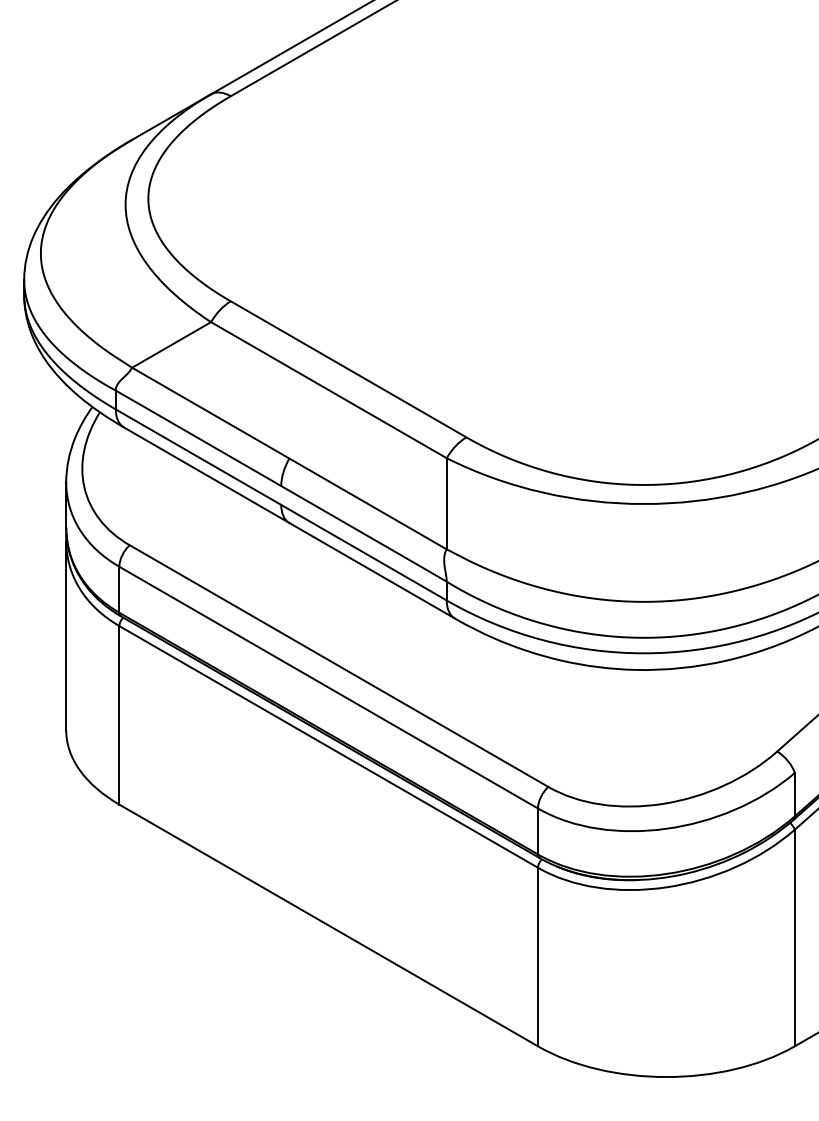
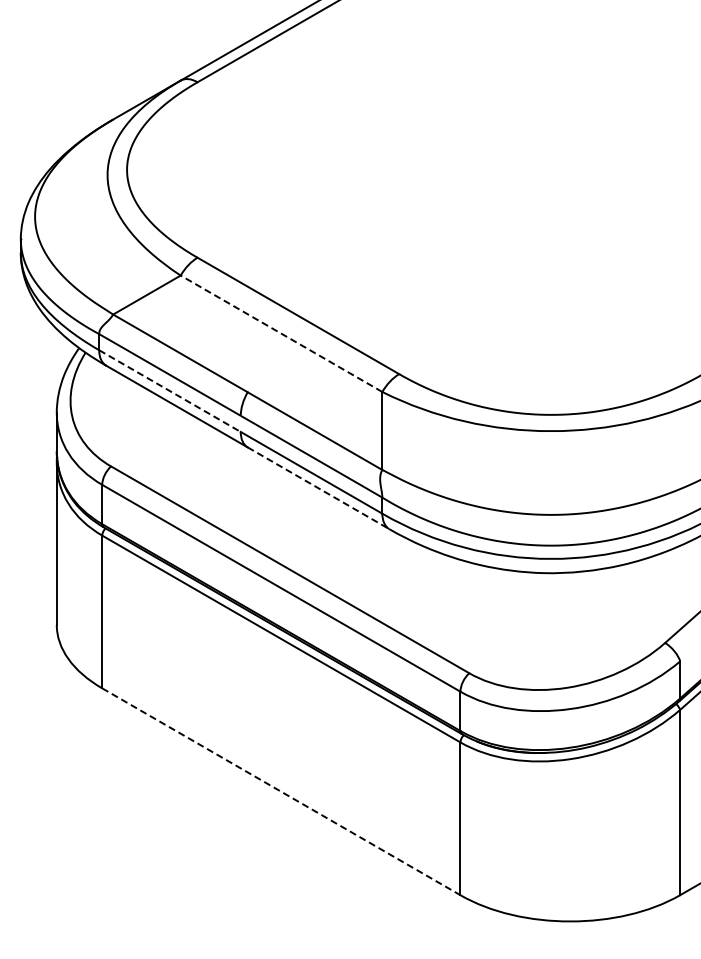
line: (328, 389) -> (281, 333), solid -> dashed
line: (197, 457) -> (169, 391), solid -> dashed
line: (372, 571) -> (318, 488), solid -> dashed
line: (328, 925) -> (281, 791), solid -> dashed

